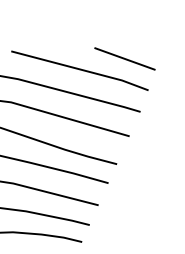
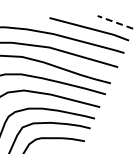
line: (125, 59) -> (115, 22), solid -> dashed

